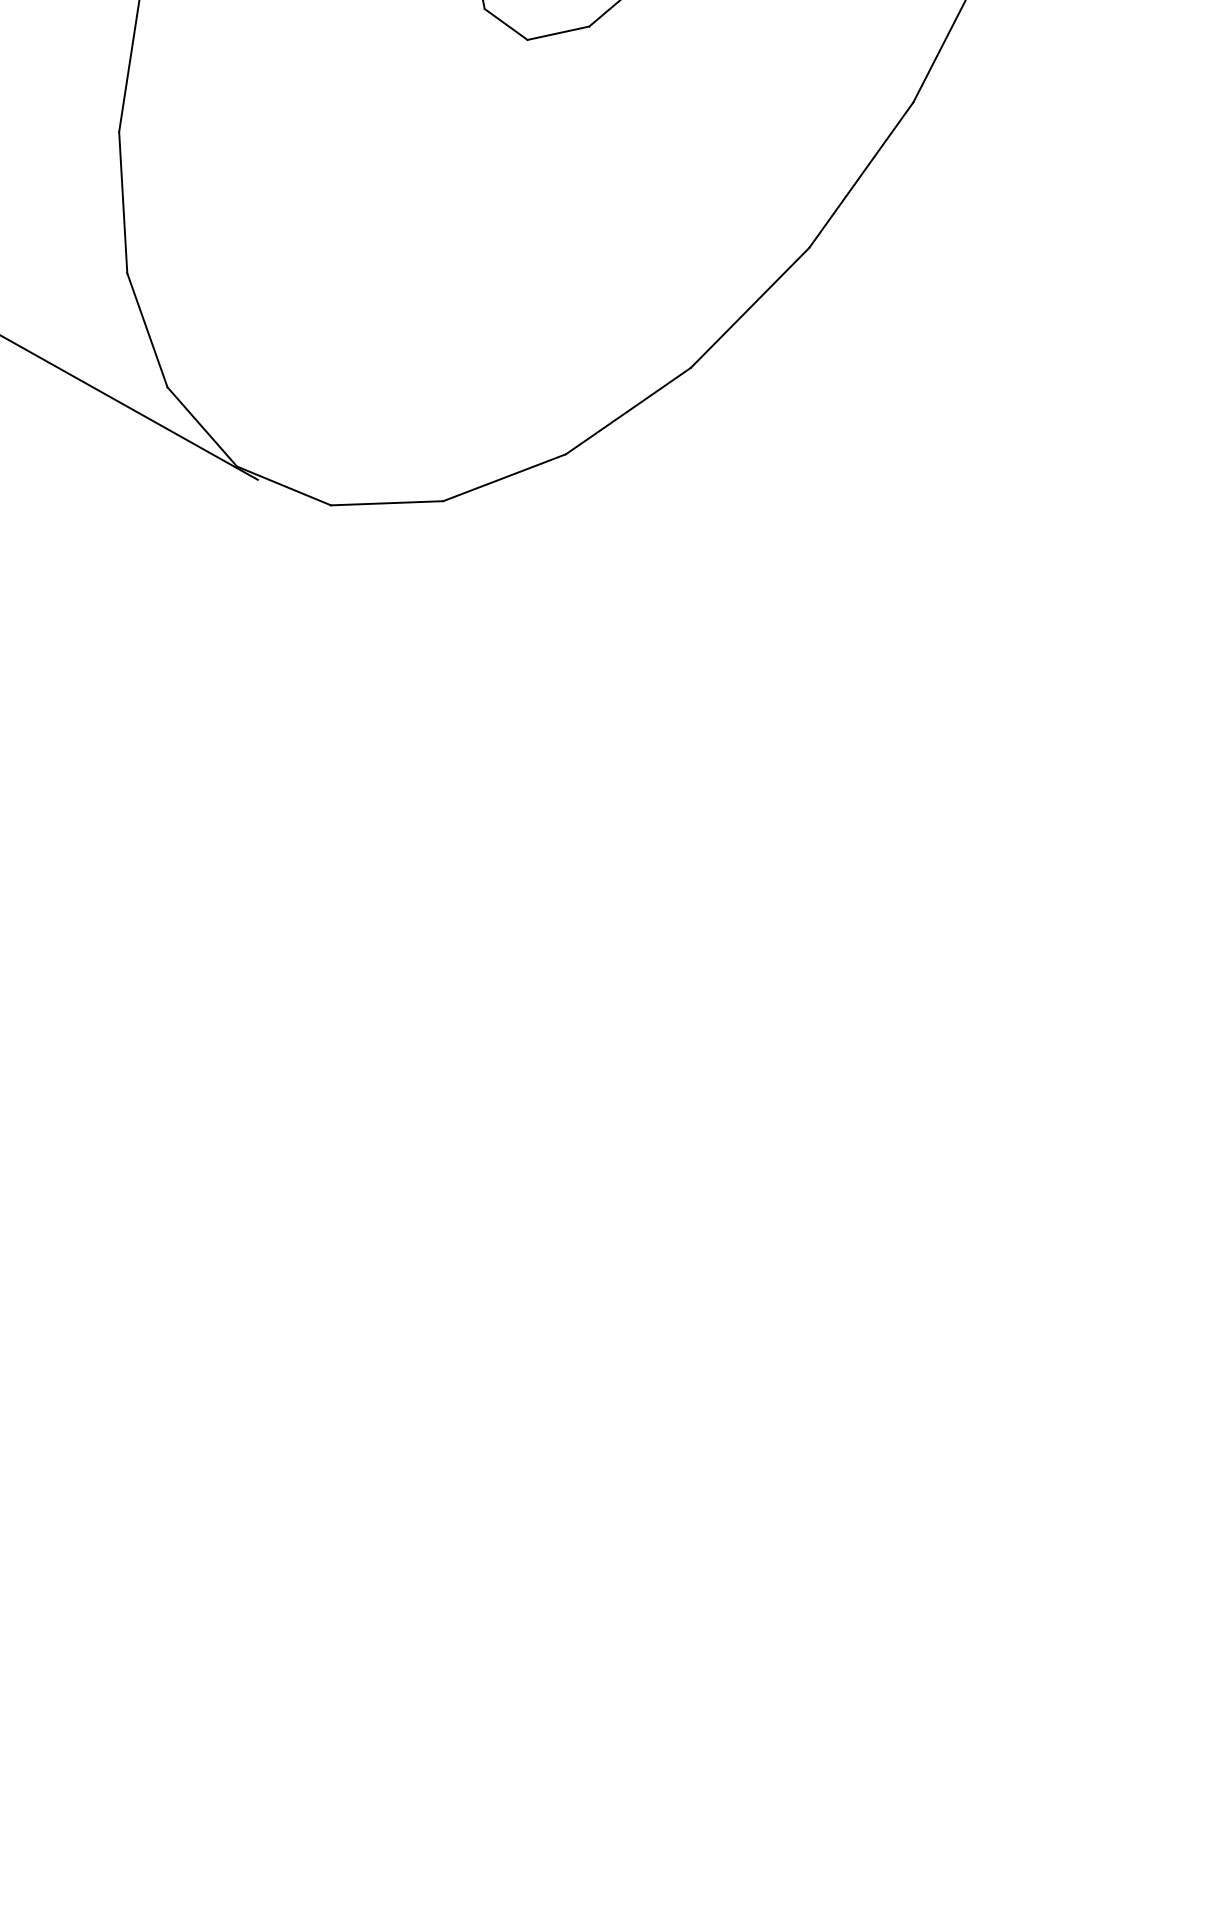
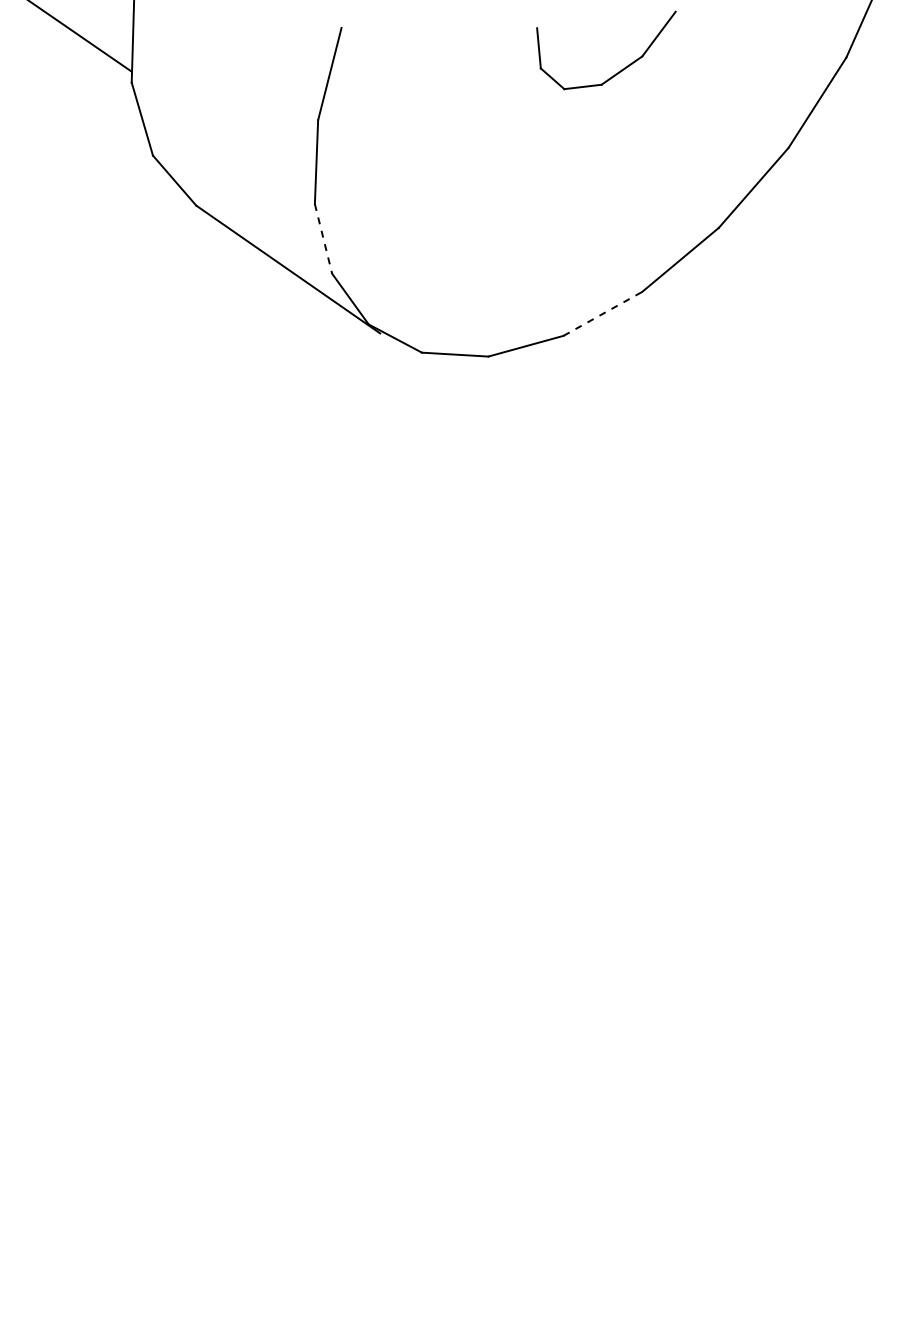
line: (147, 329) -> (323, 238), solid -> dashed
line: (629, 410) -> (603, 313), solid -> dashed

